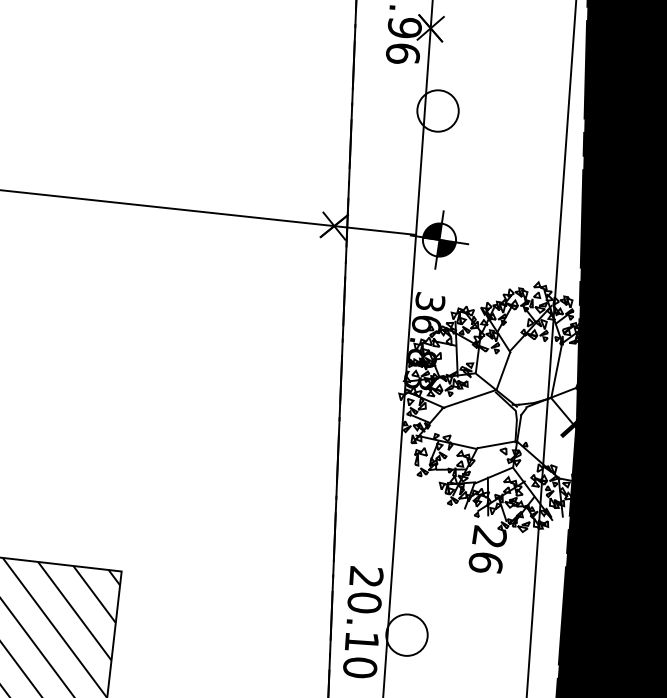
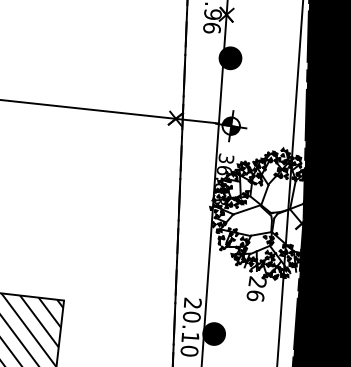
fill: (438, 111) -> (230, 58), added
fill: (405, 634) -> (213, 333), added

